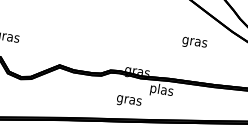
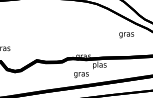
text: (194, 43) -> (126, 35), moved

